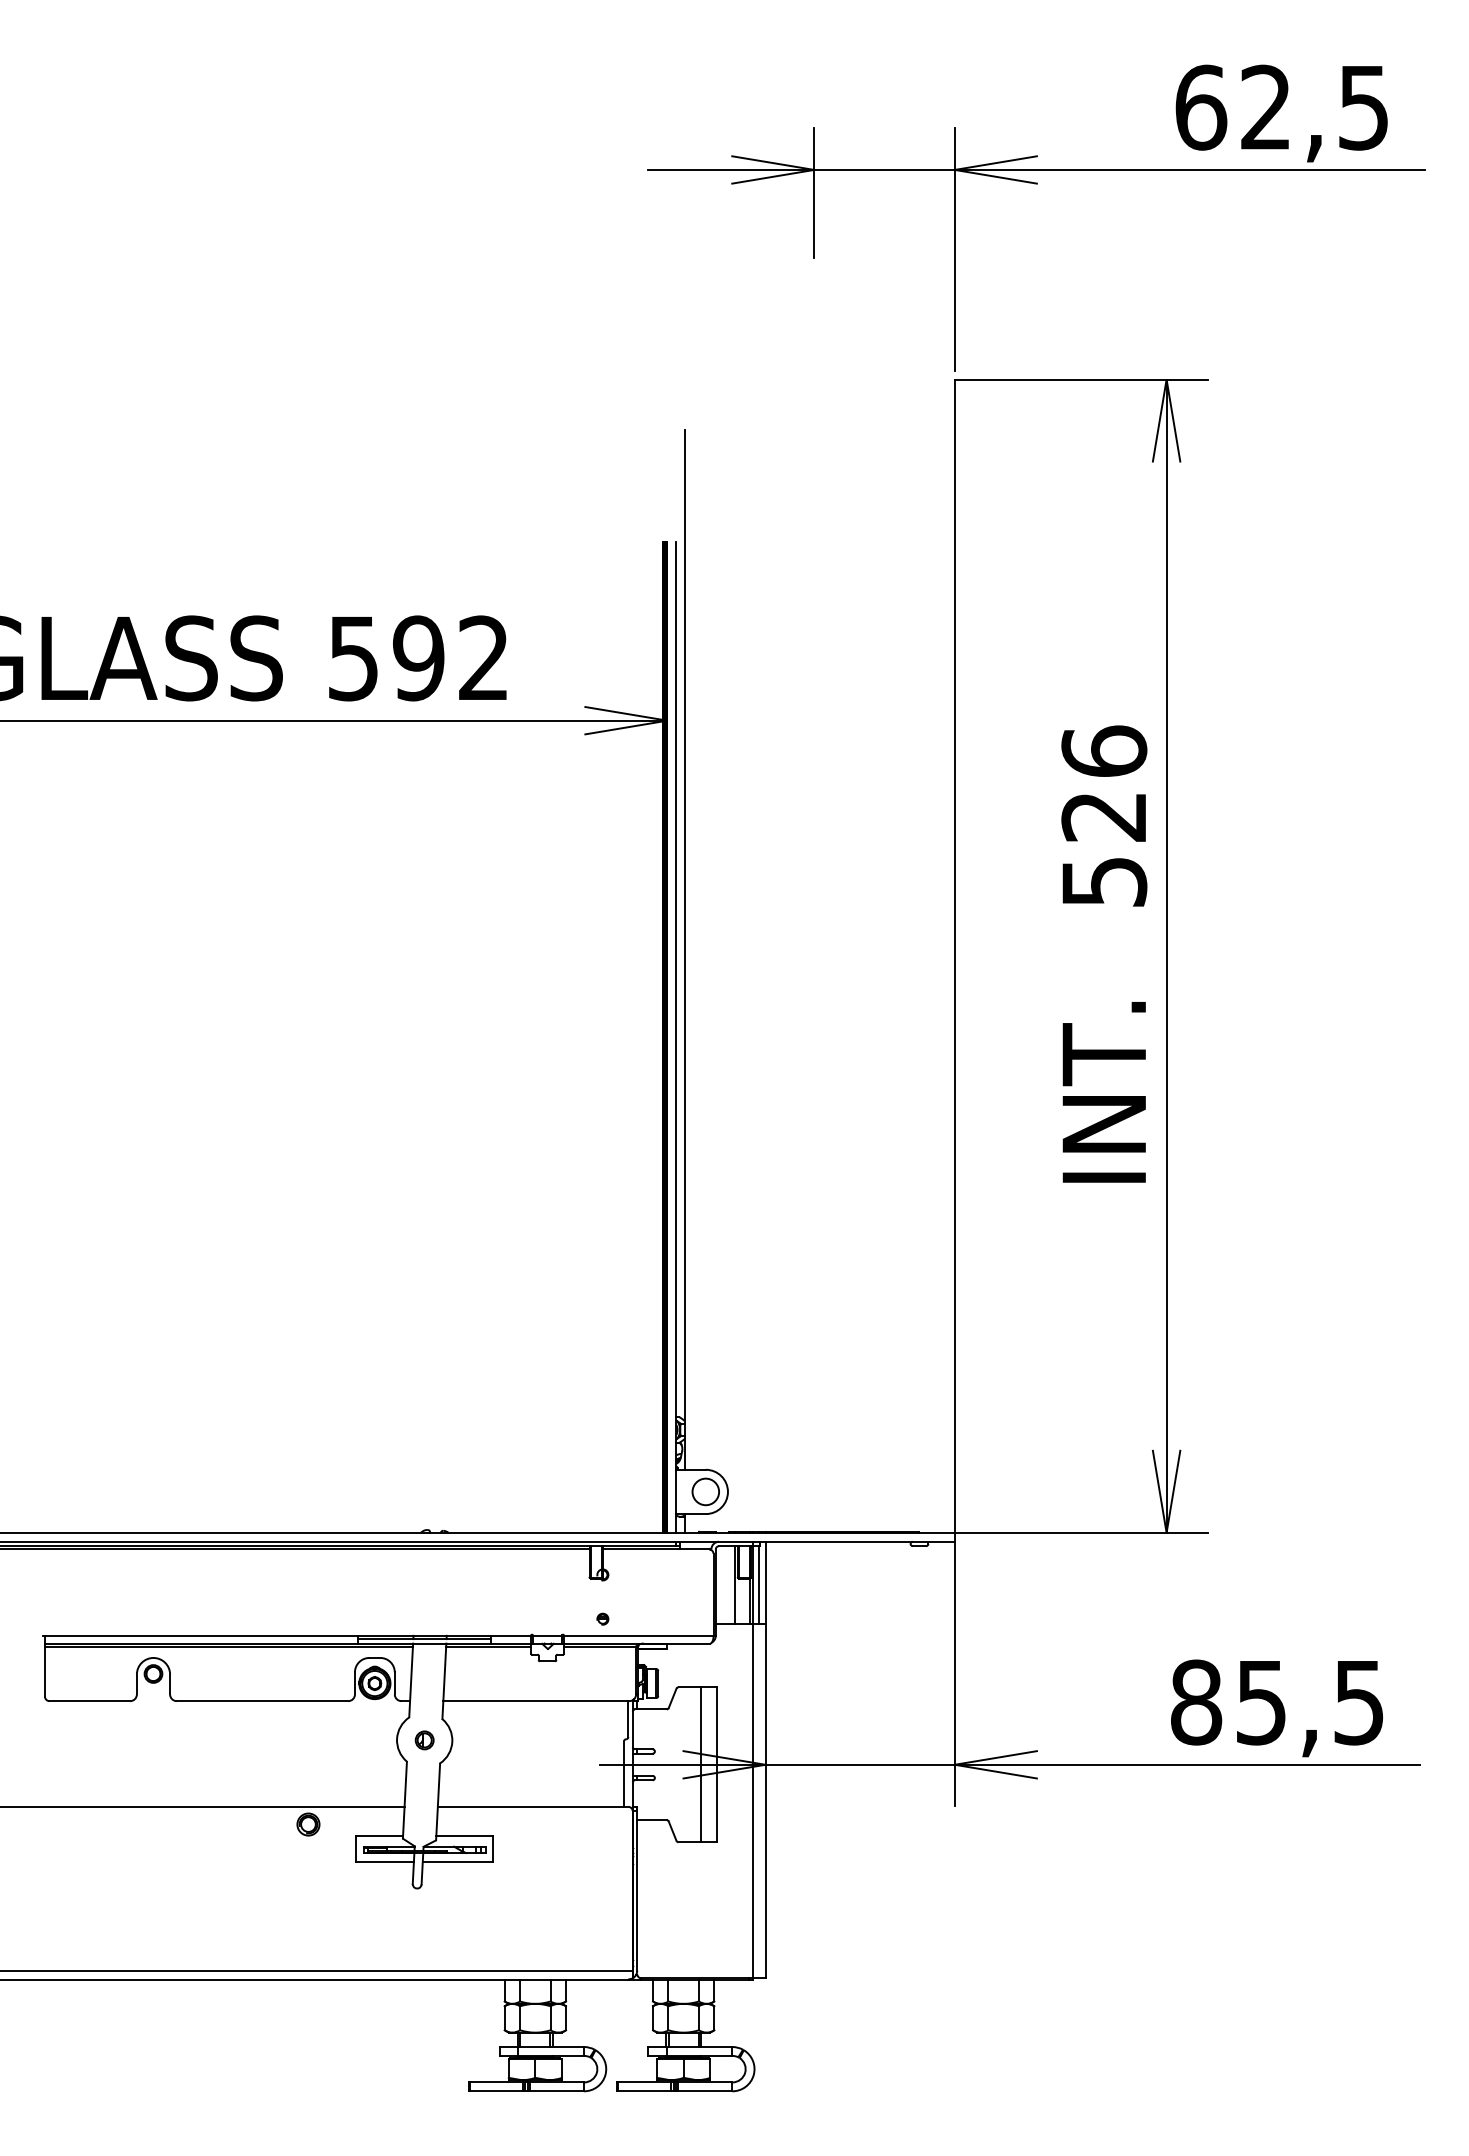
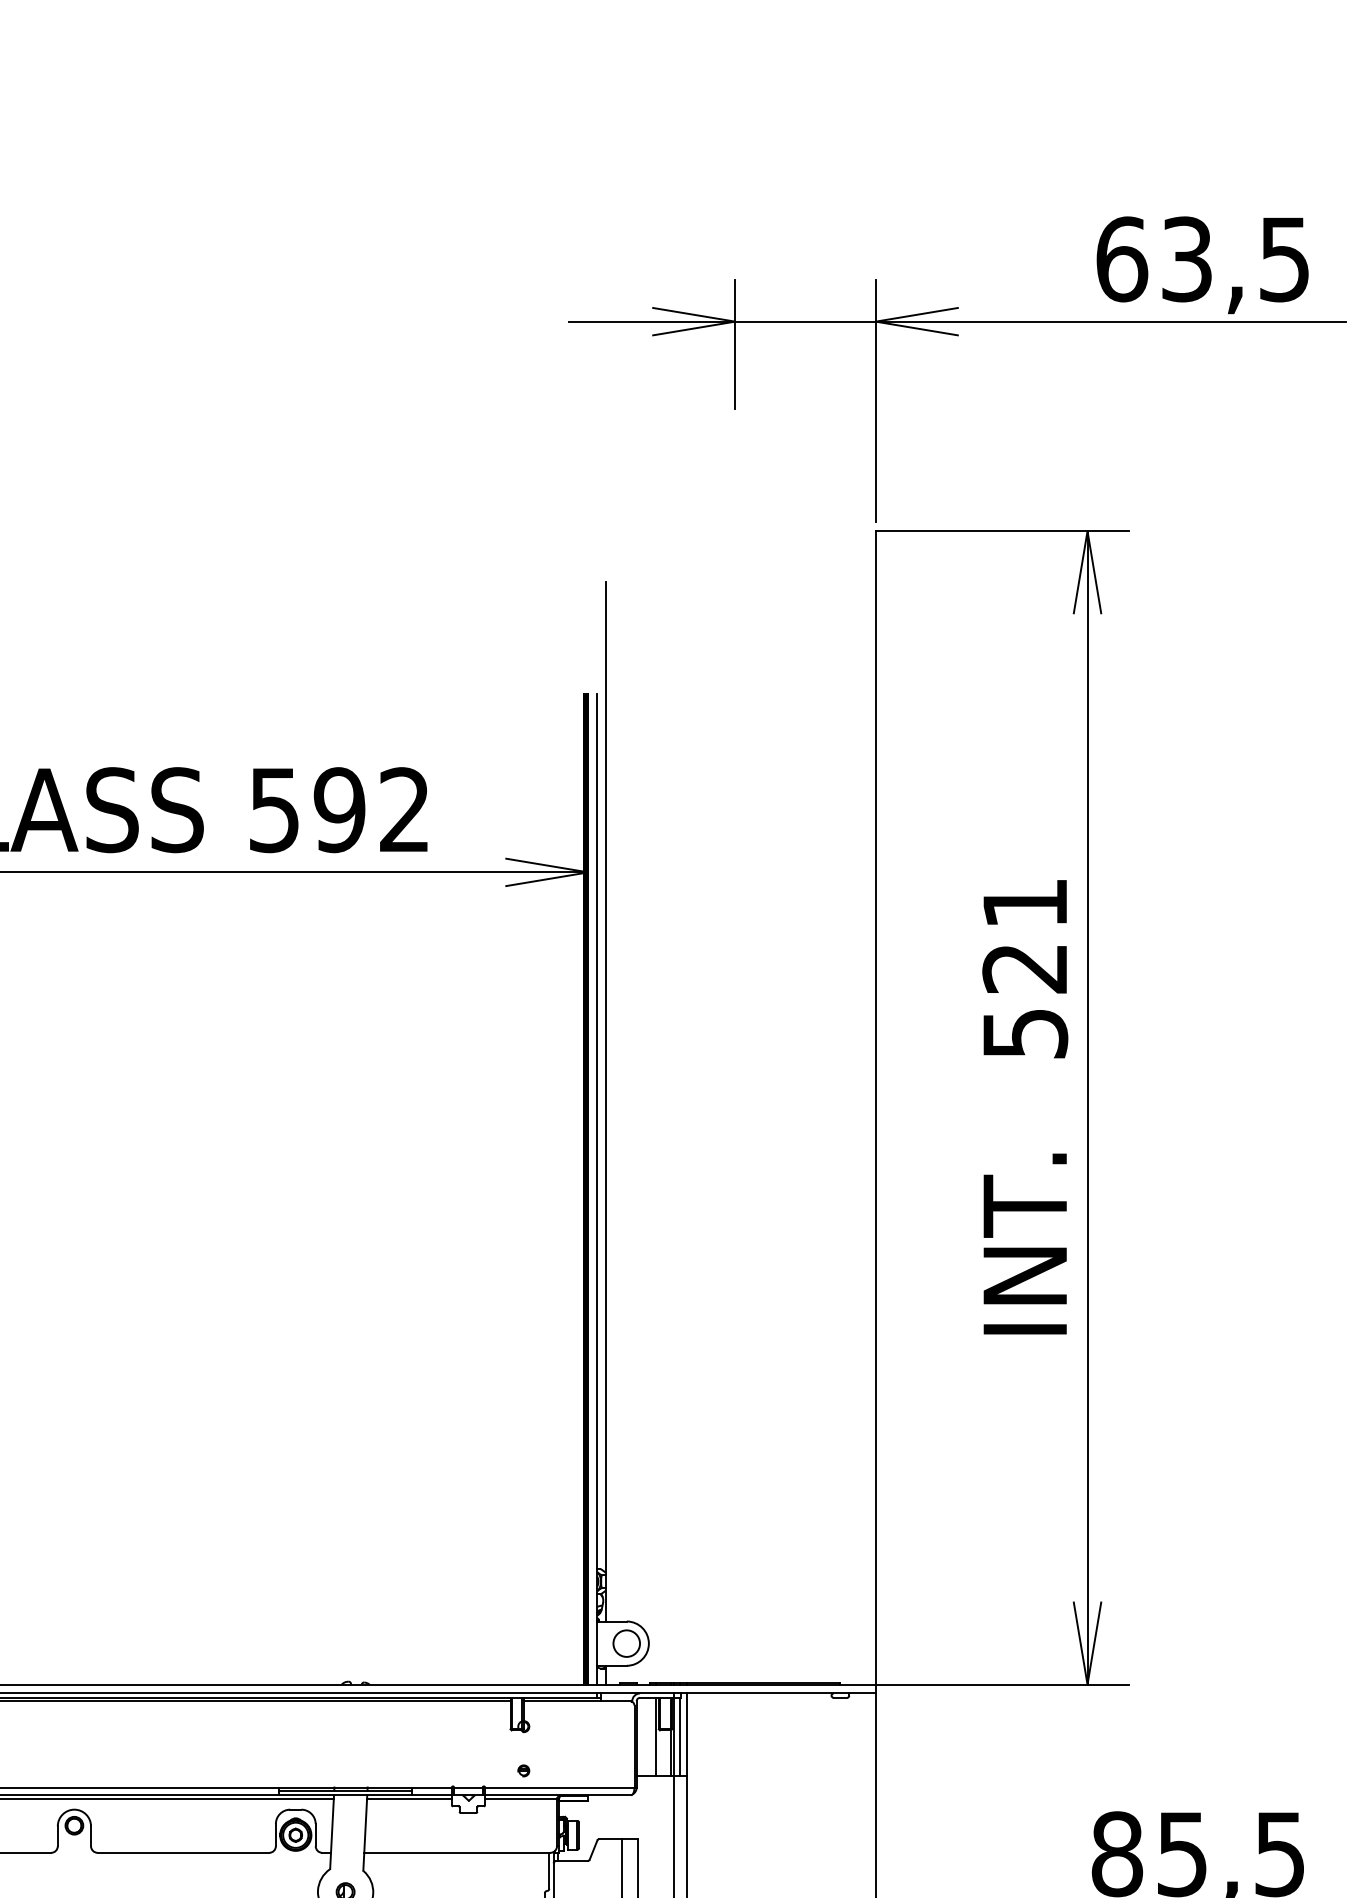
text: (1265, 107) -> (1186, 259), 62,5 -> 63,5
text: (1104, 750) -> (1025, 902), 526 -> 521

